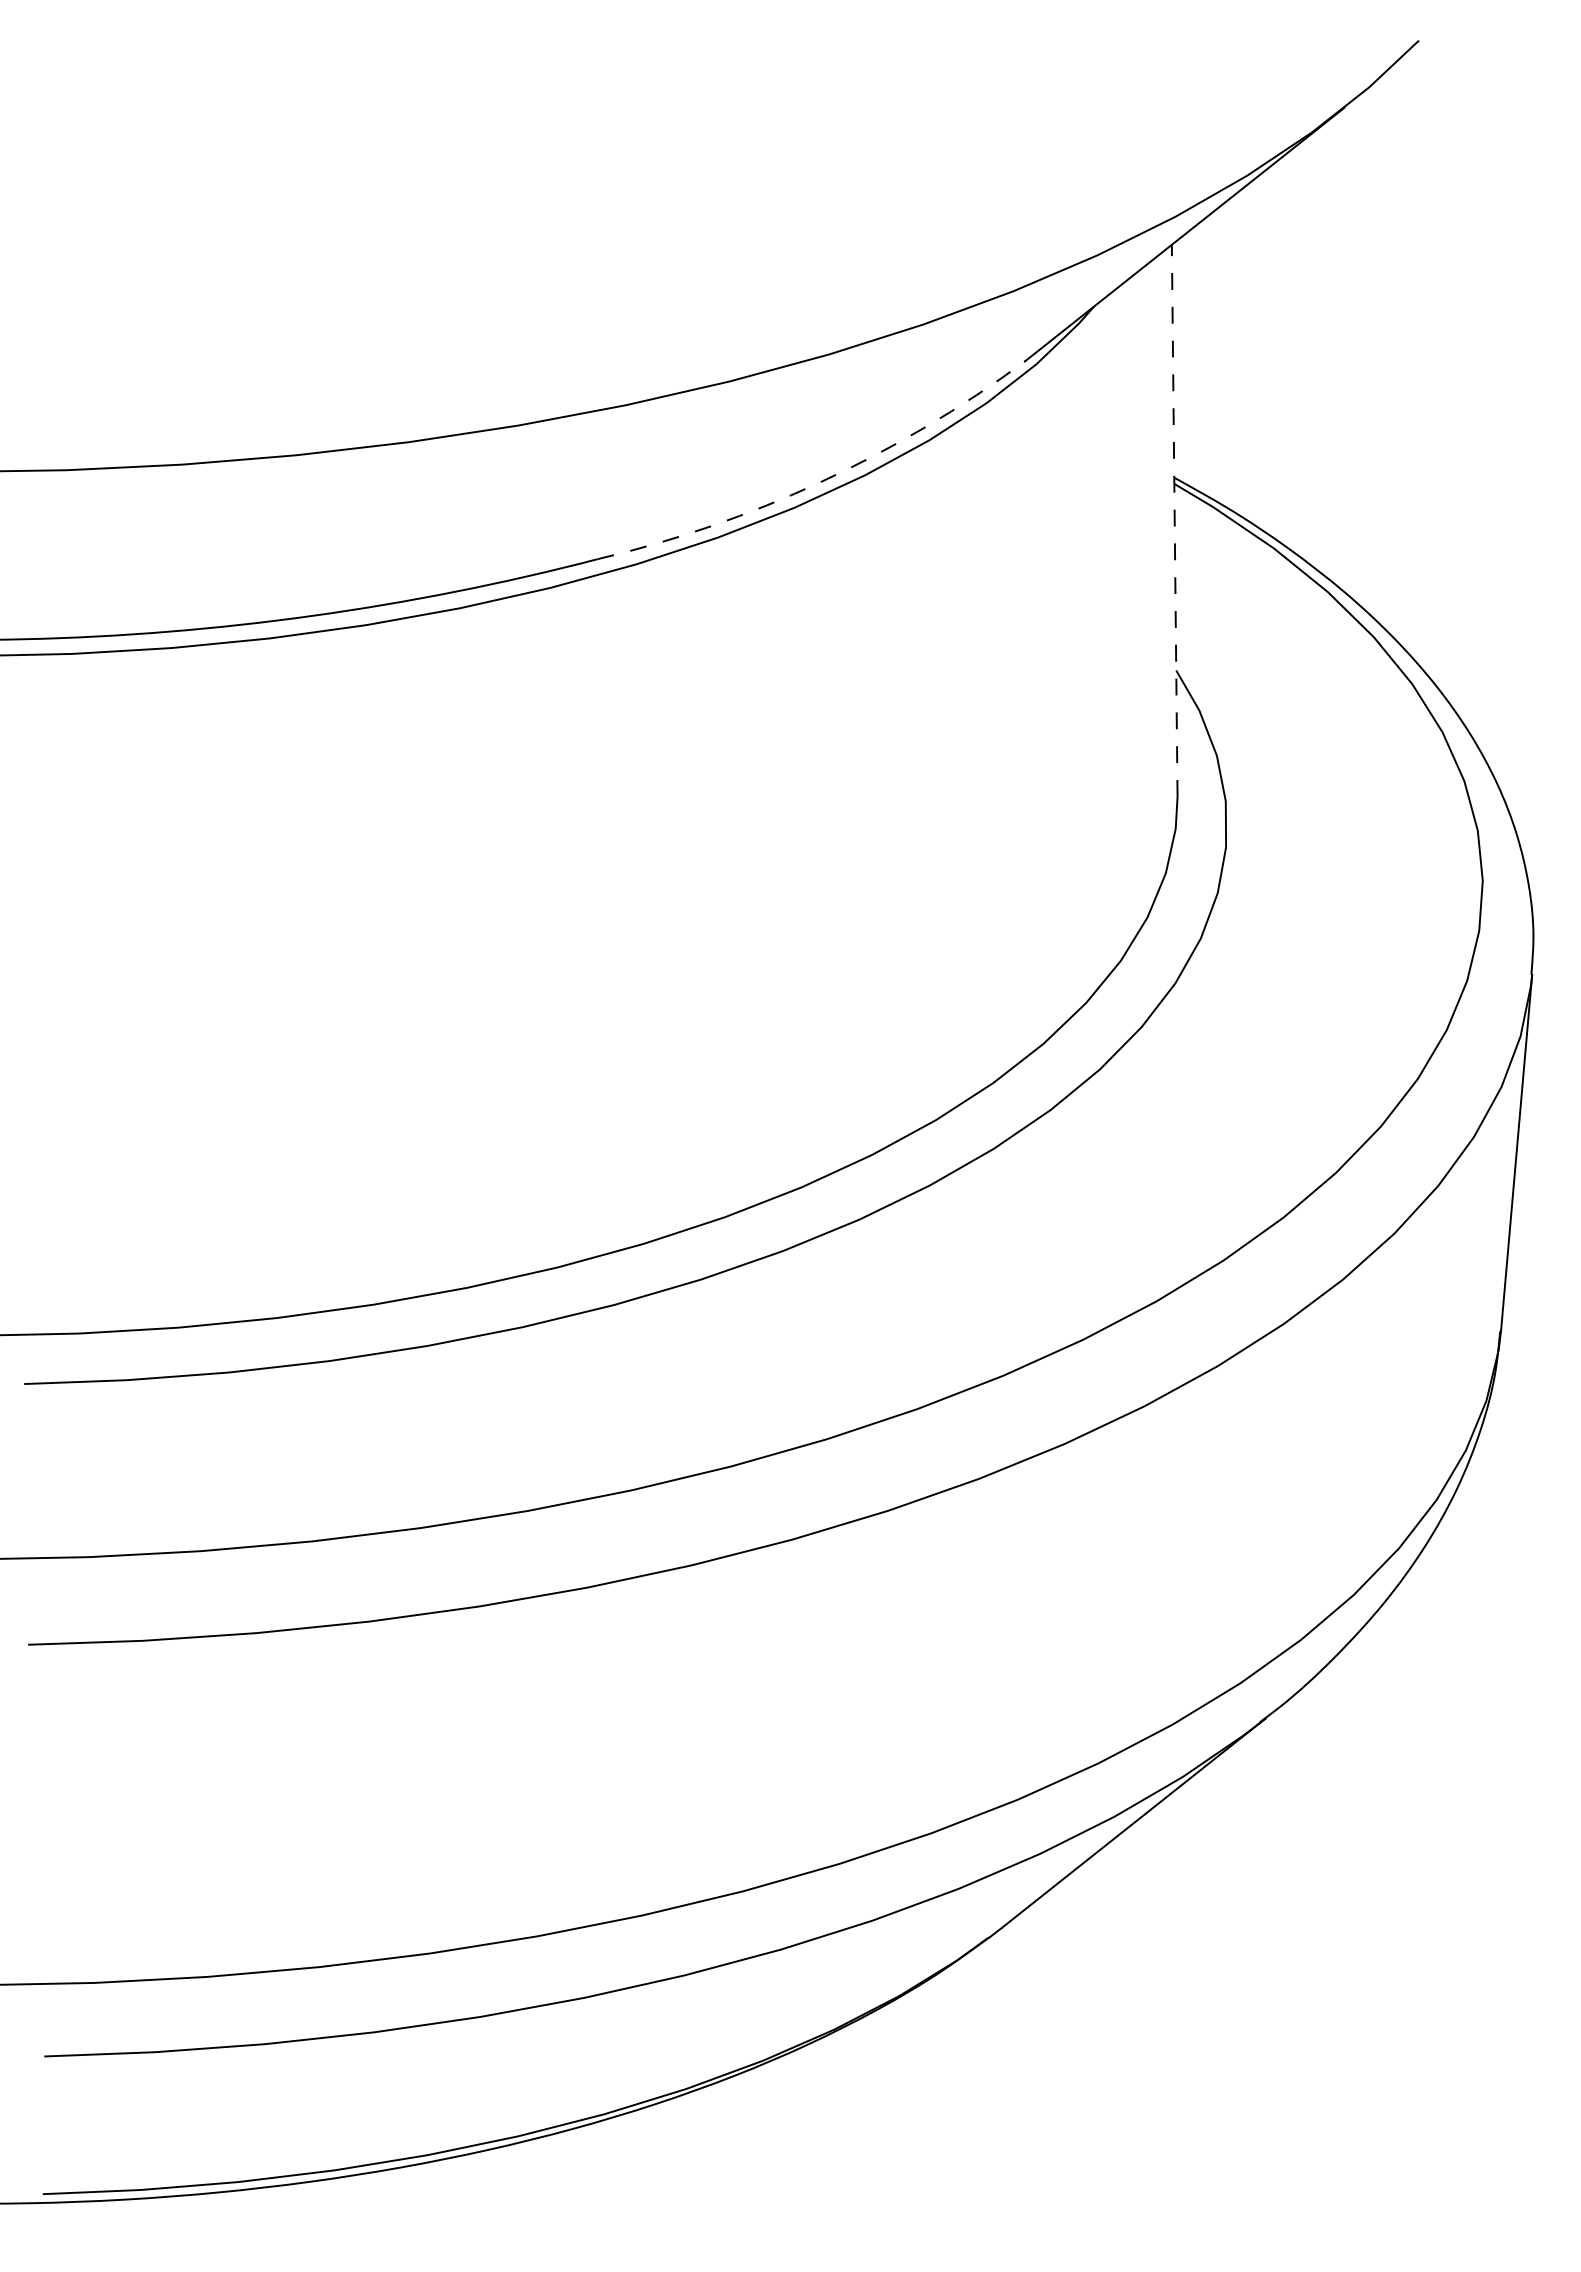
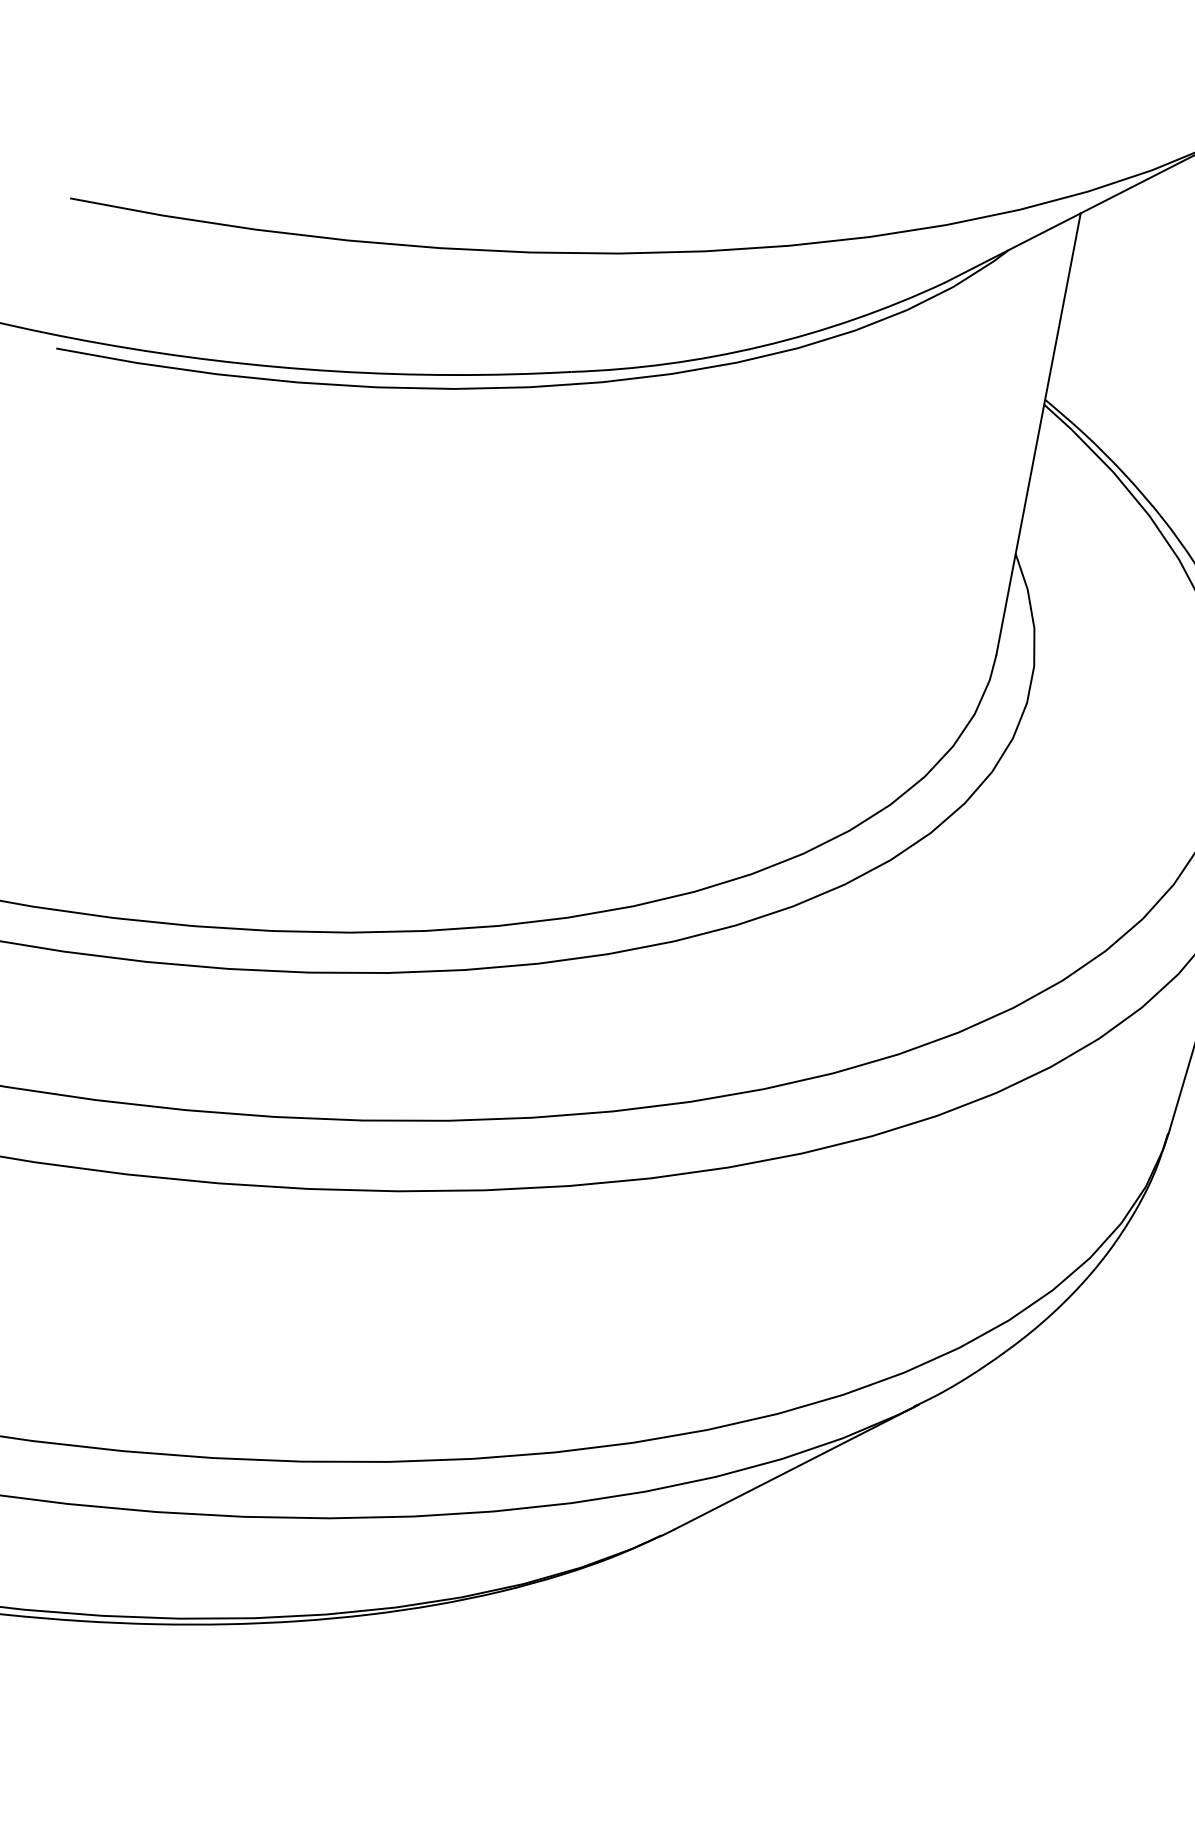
arc: (821, 481) -> (762, 345), dashed -> solid
line: (1174, 520) -> (1038, 433), dashed -> solid

